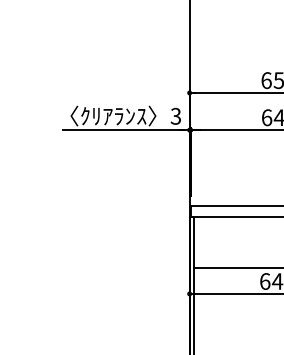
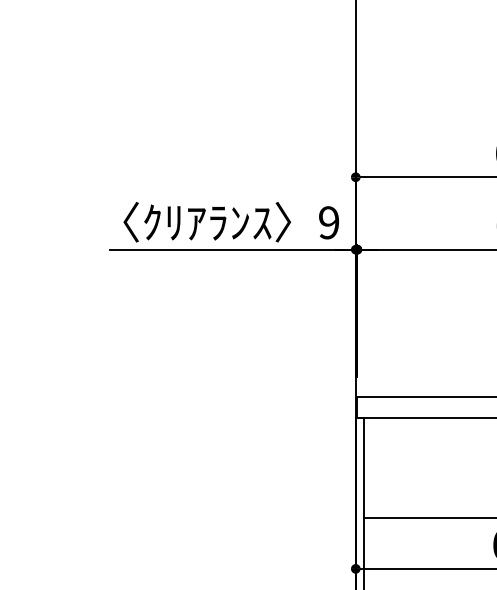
text: (175, 116) -> (328, 223), 3 -> 9

